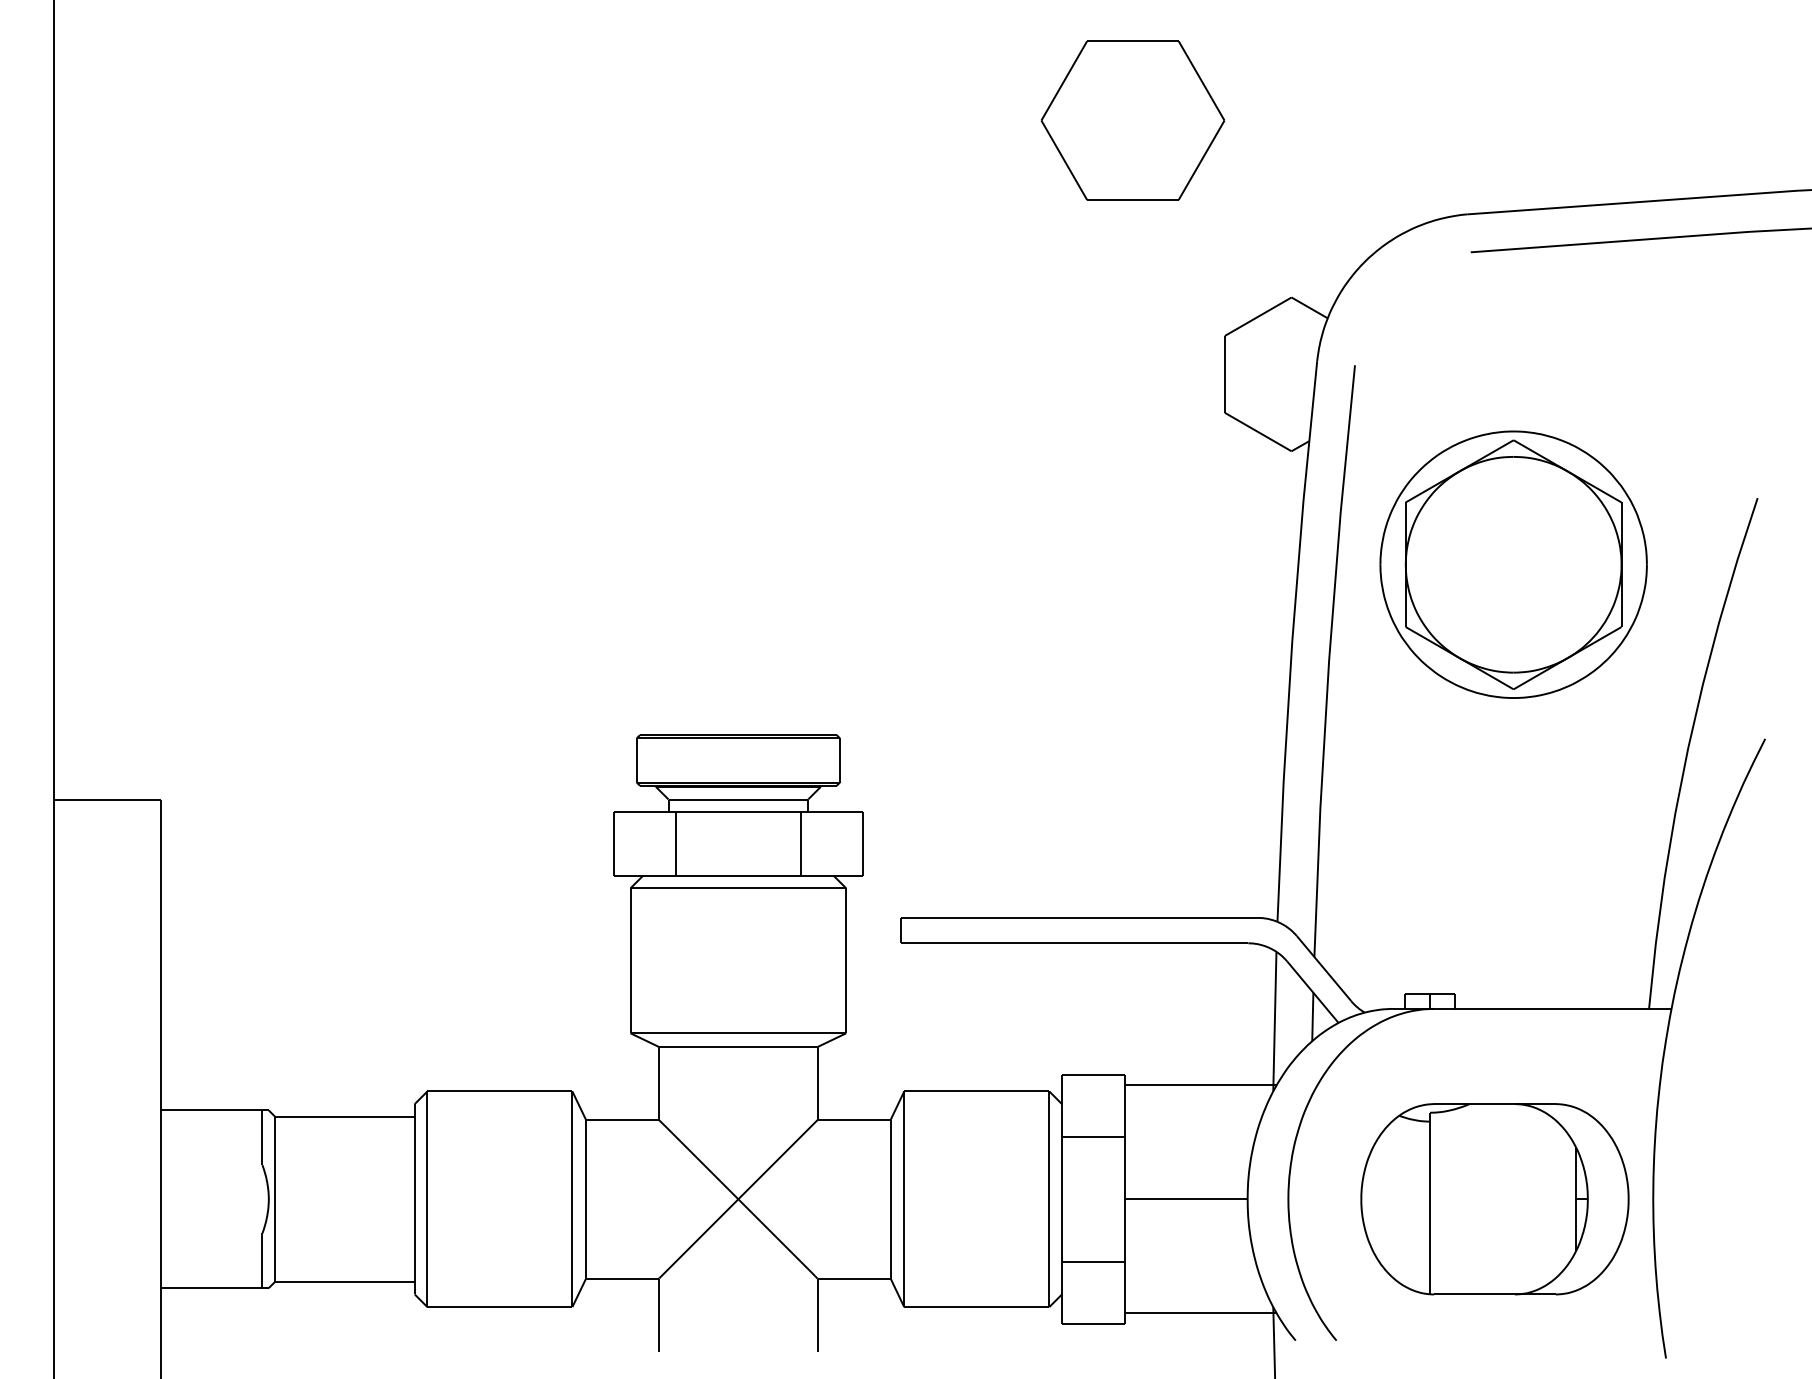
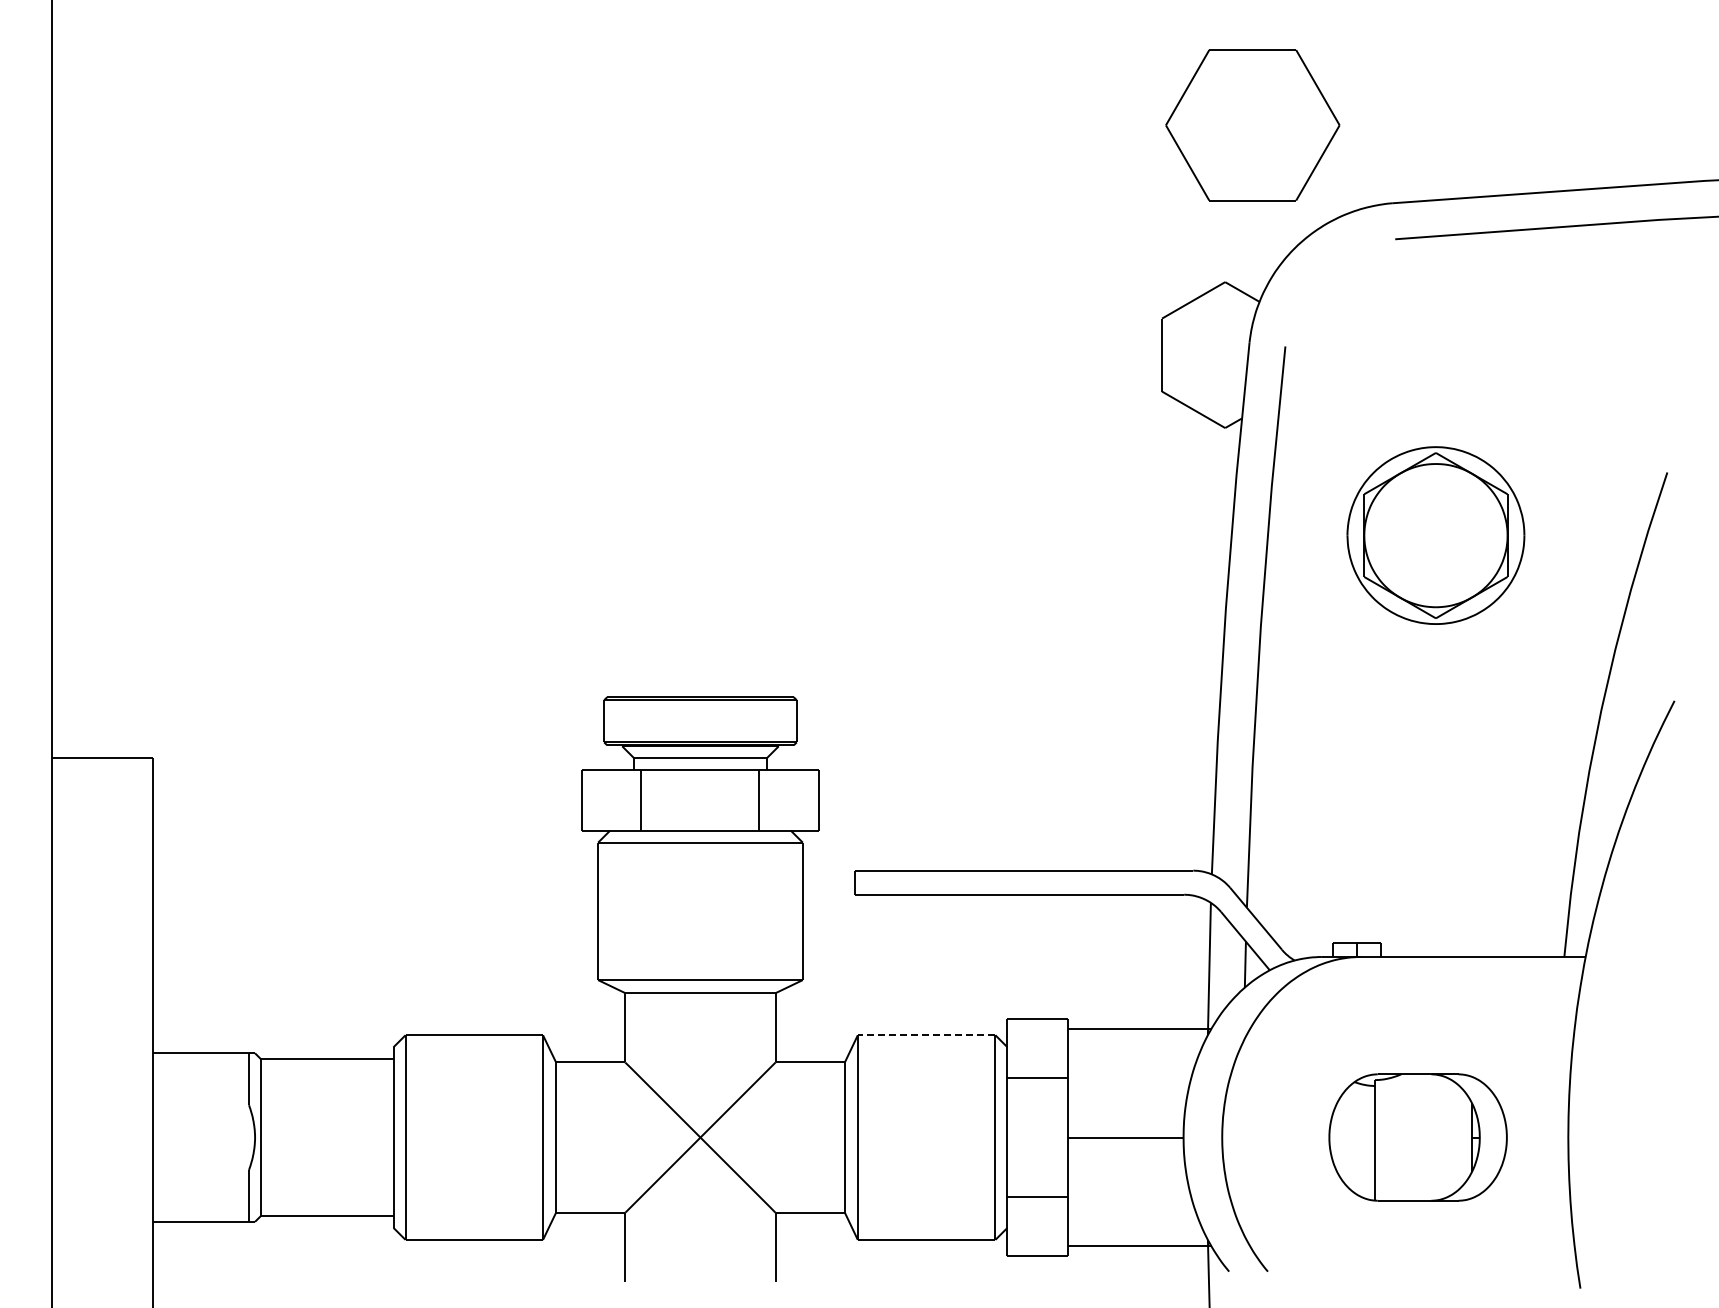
part: (1132, 120) -> (1252, 125), moved
part: (1513, 564) -> (1435, 535), size x0.7
line: (976, 1091) -> (926, 1035), solid -> dashed
part: (1494, 1199) -> (1417, 1137), size x0.7

